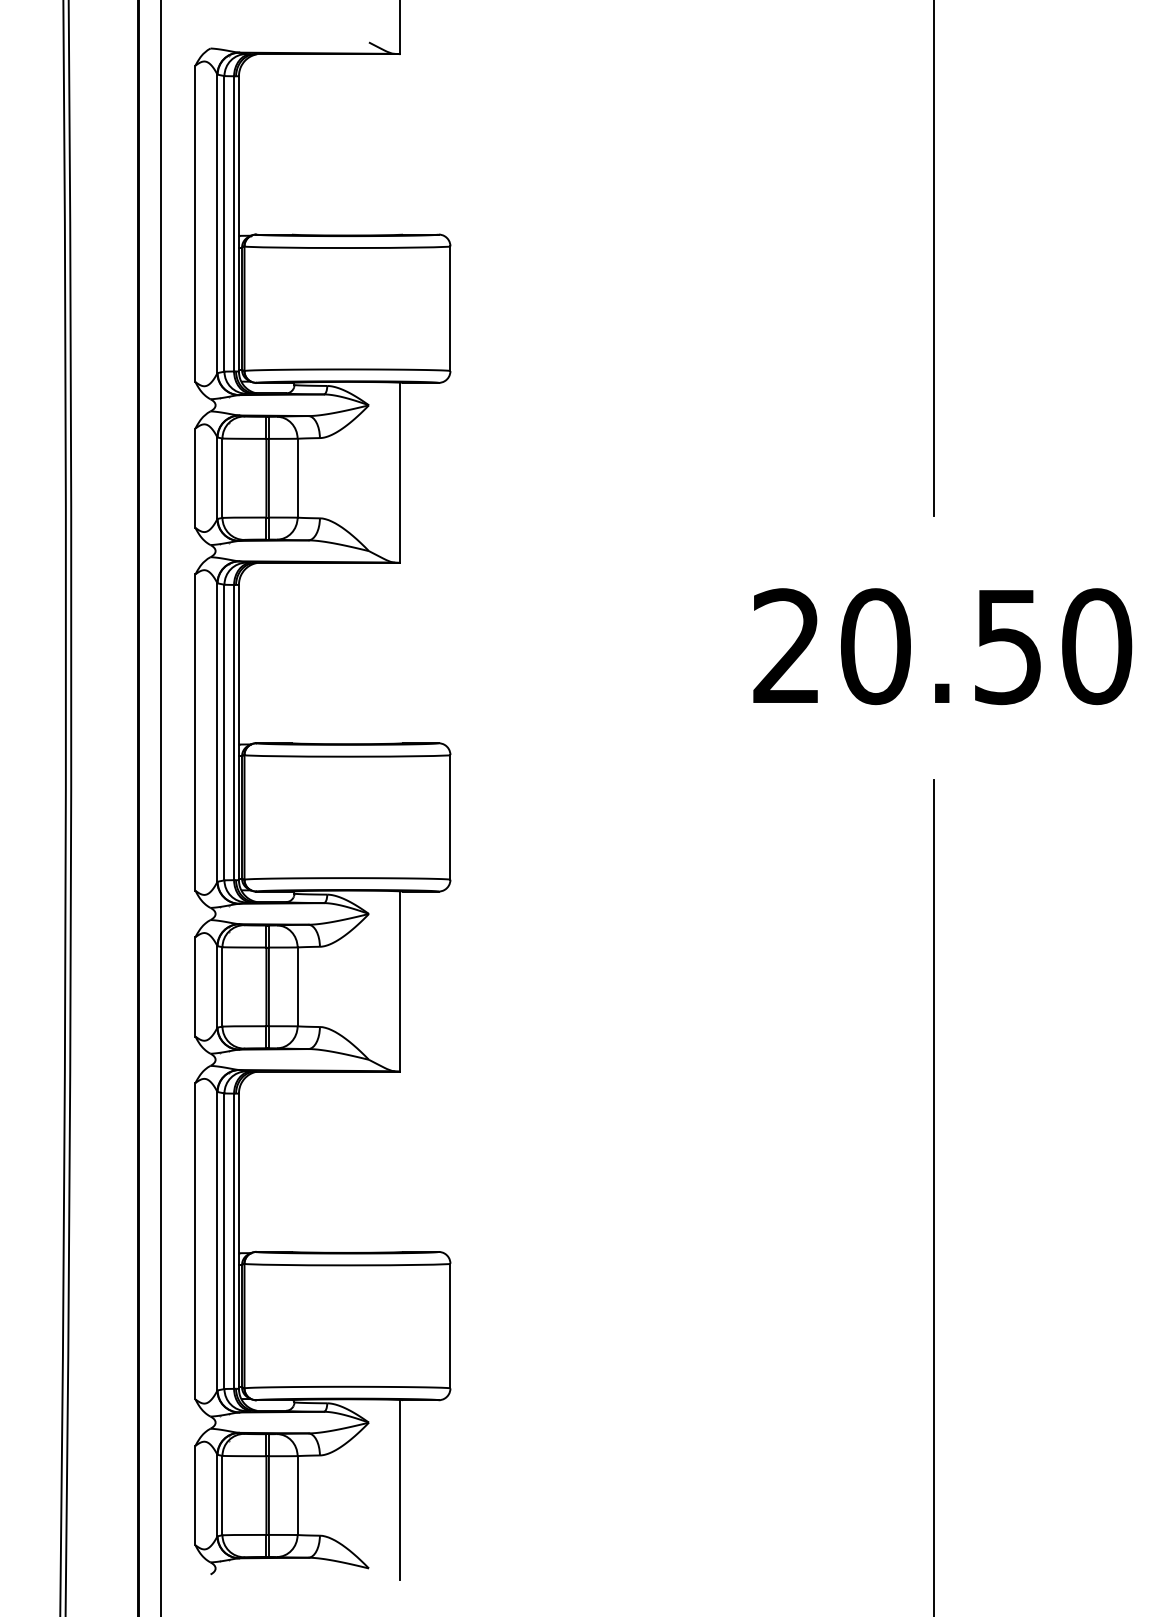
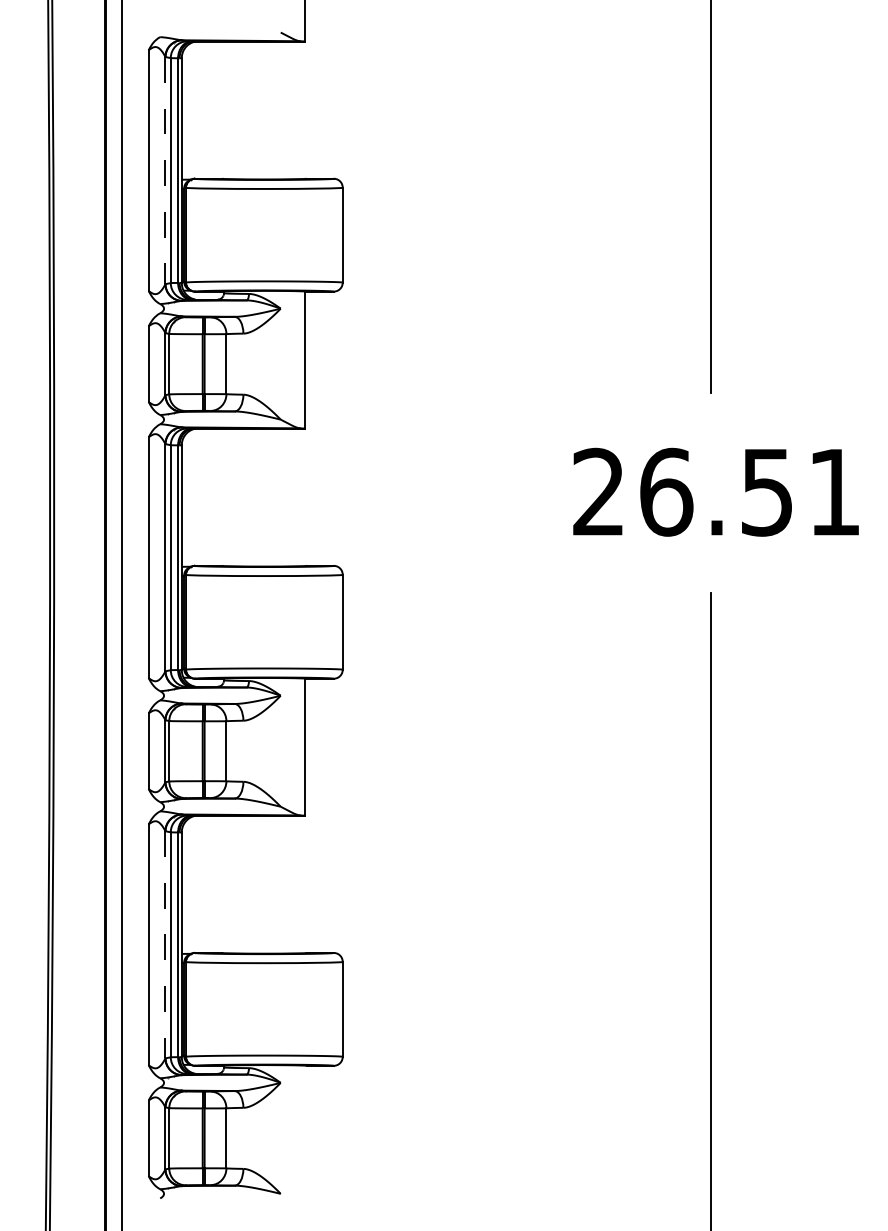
line: (217, 224) -> (165, 171), solid -> dashed
text: (986, 646) -> (750, 492), 20.50 -> 26.51
line: (217, 1241) -> (165, 945), solid -> dashed
line: (400, 1489) -> (304, 1133), removed

